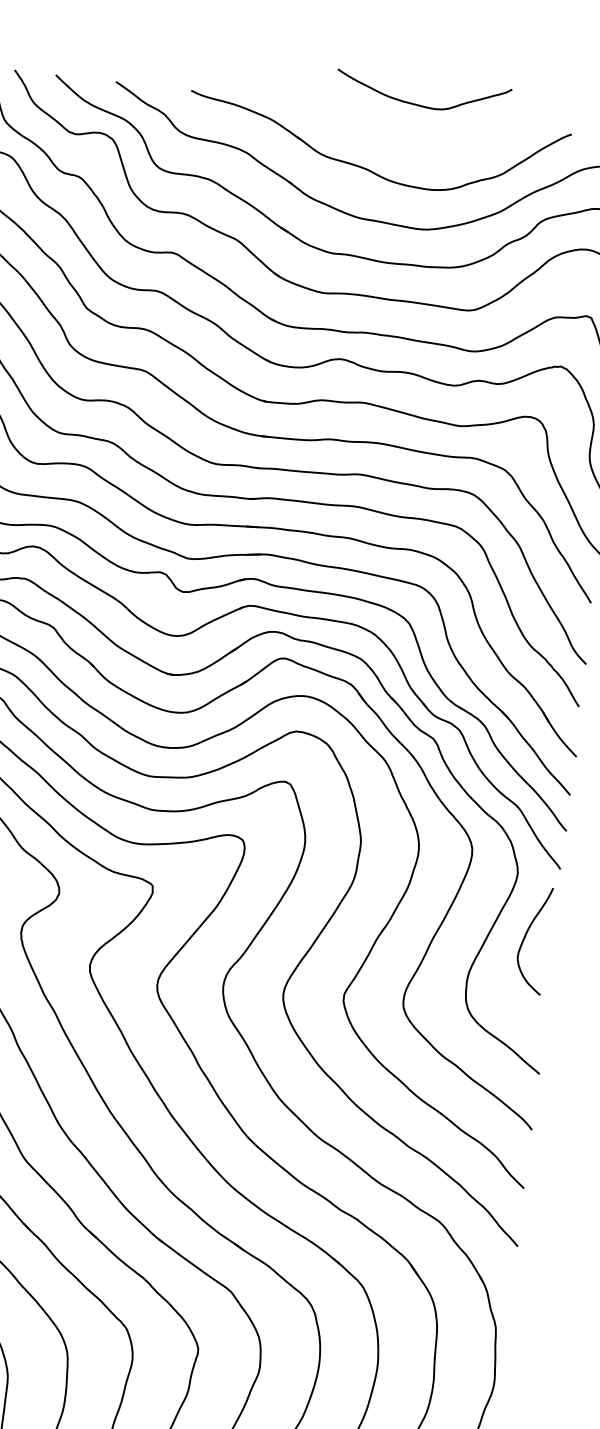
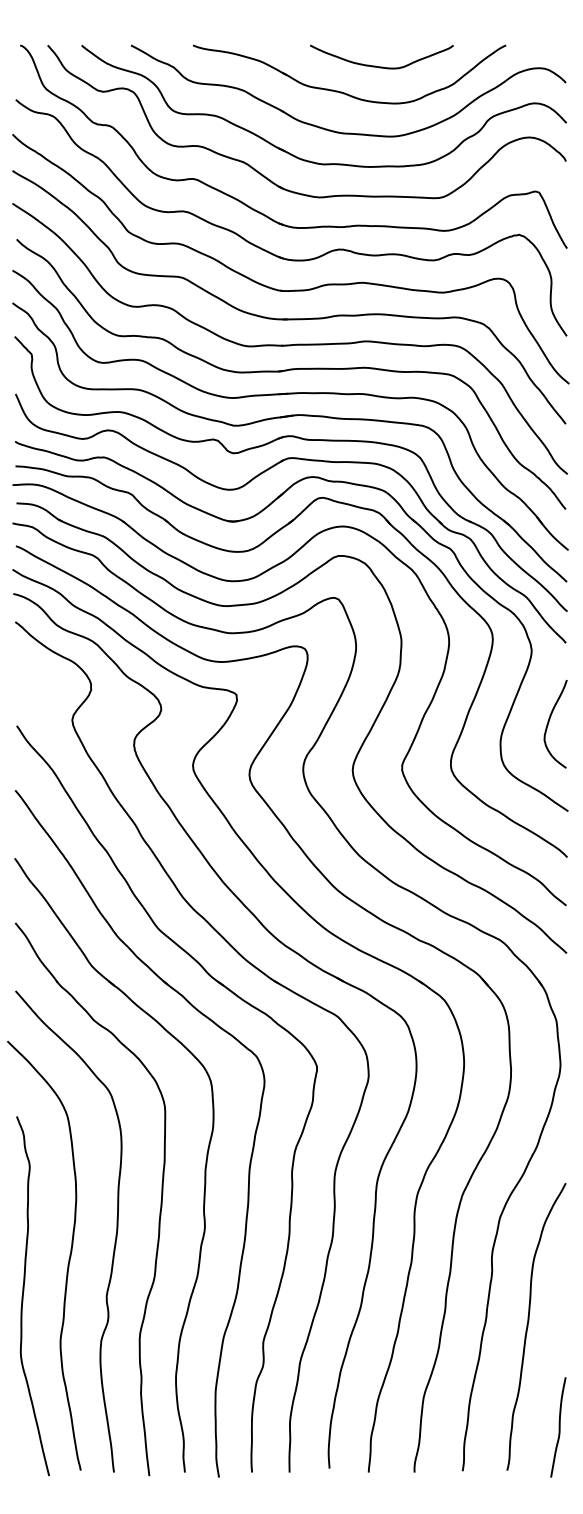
curve: (421, 104) -> (381, 66), moved
curve: (526, 937) -> (549, 722), moved

